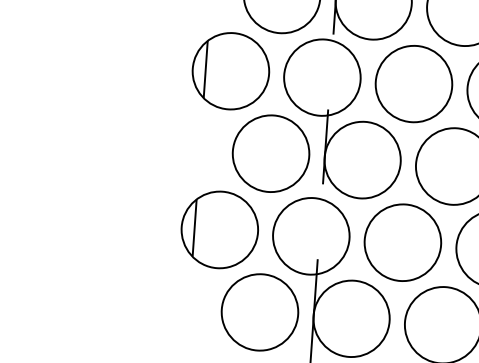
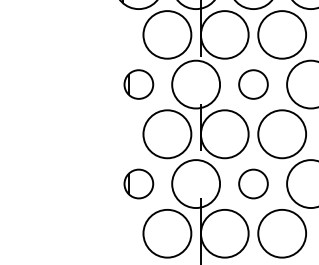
part: (230, 71) -> (138, 84), size x0.6
part: (413, 83) -> (253, 84), size x0.6
part: (219, 229) -> (138, 183), size x0.6
part: (402, 241) -> (253, 183), size x0.6

